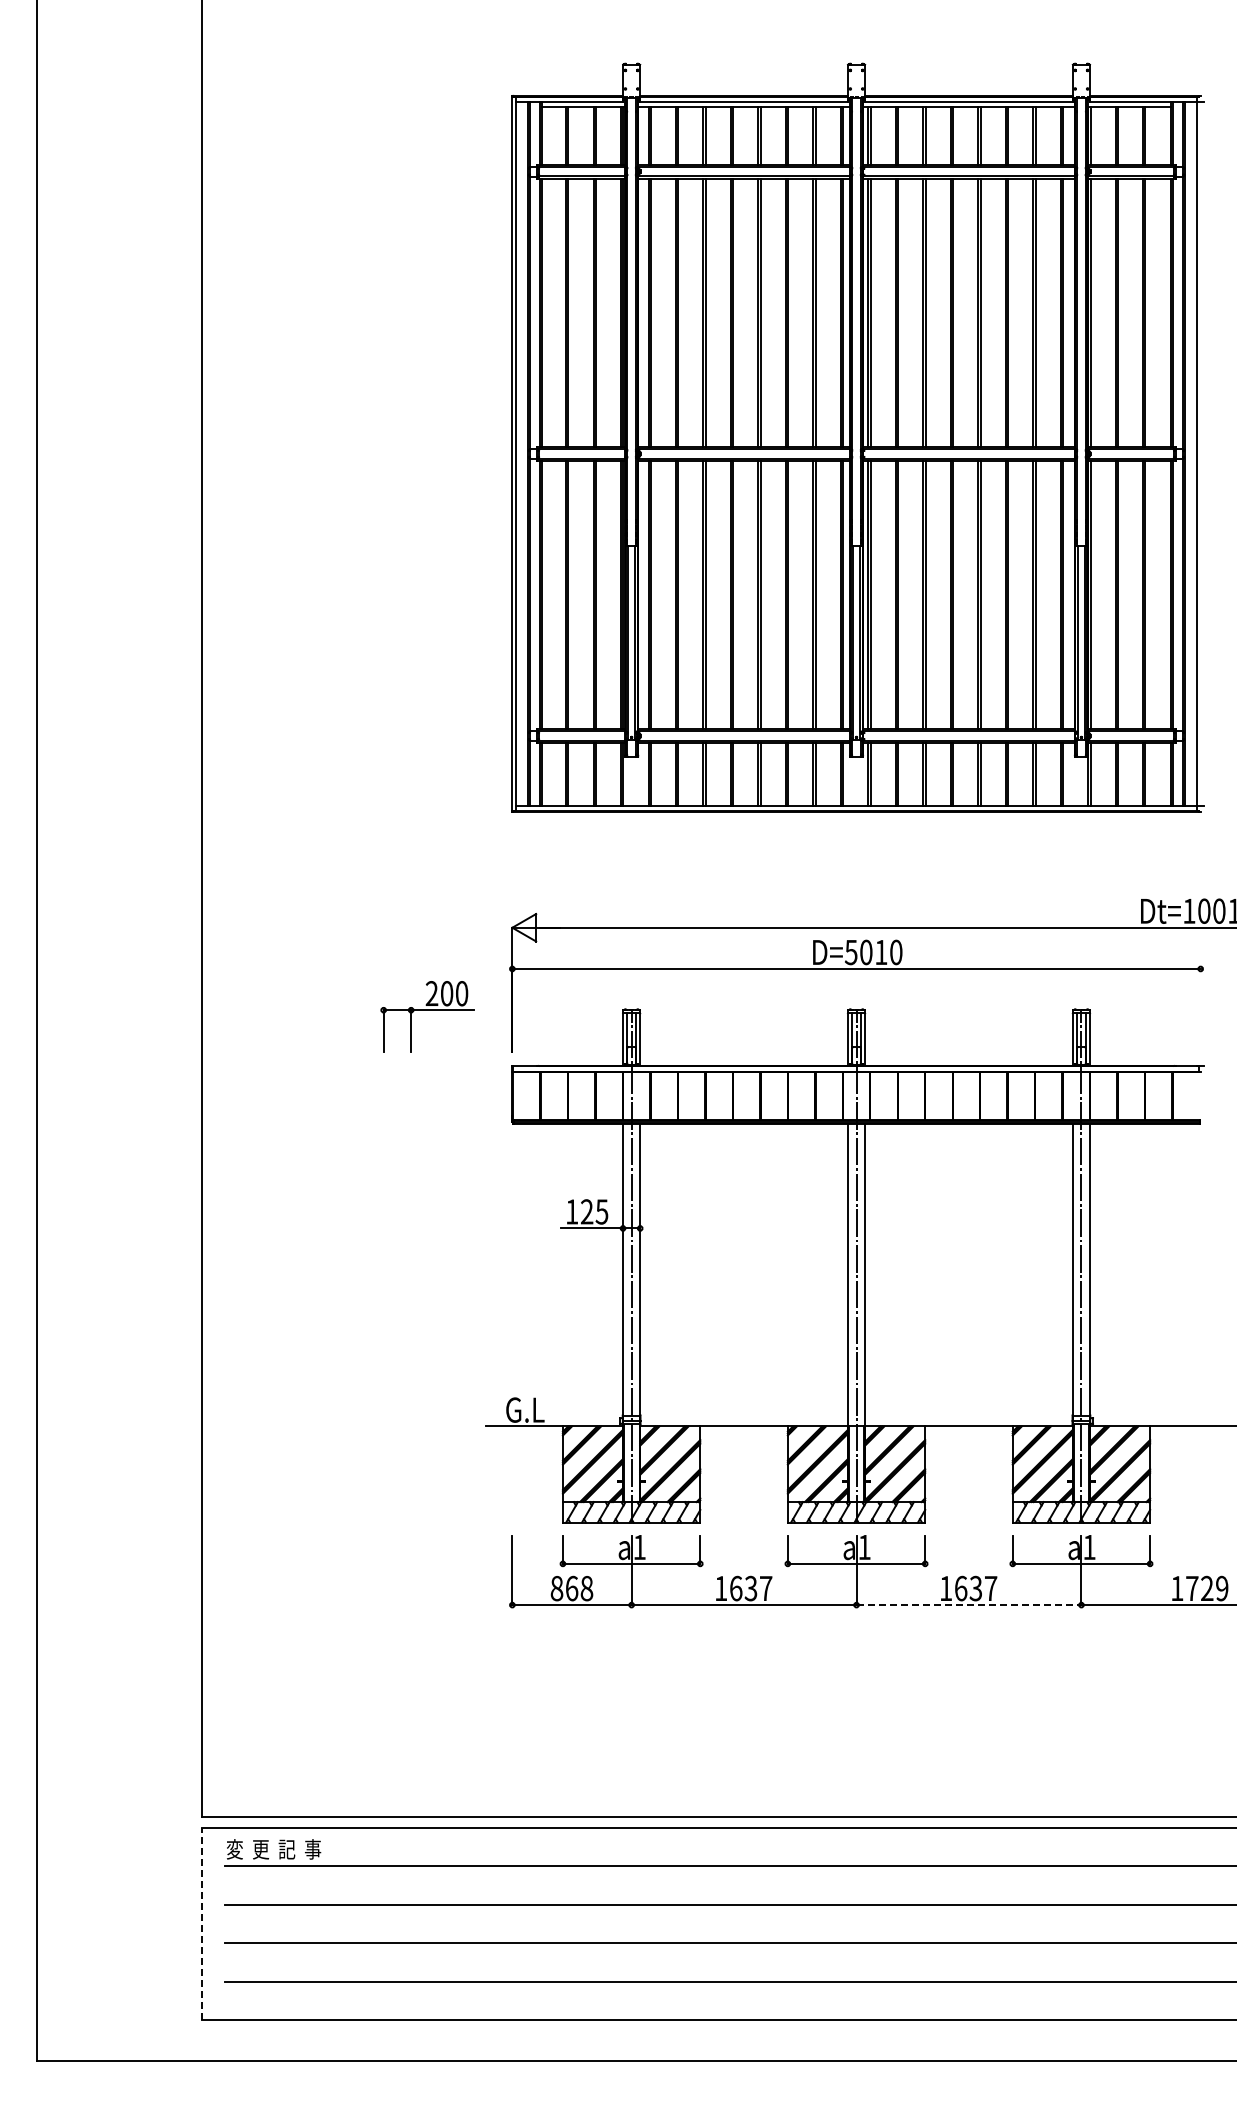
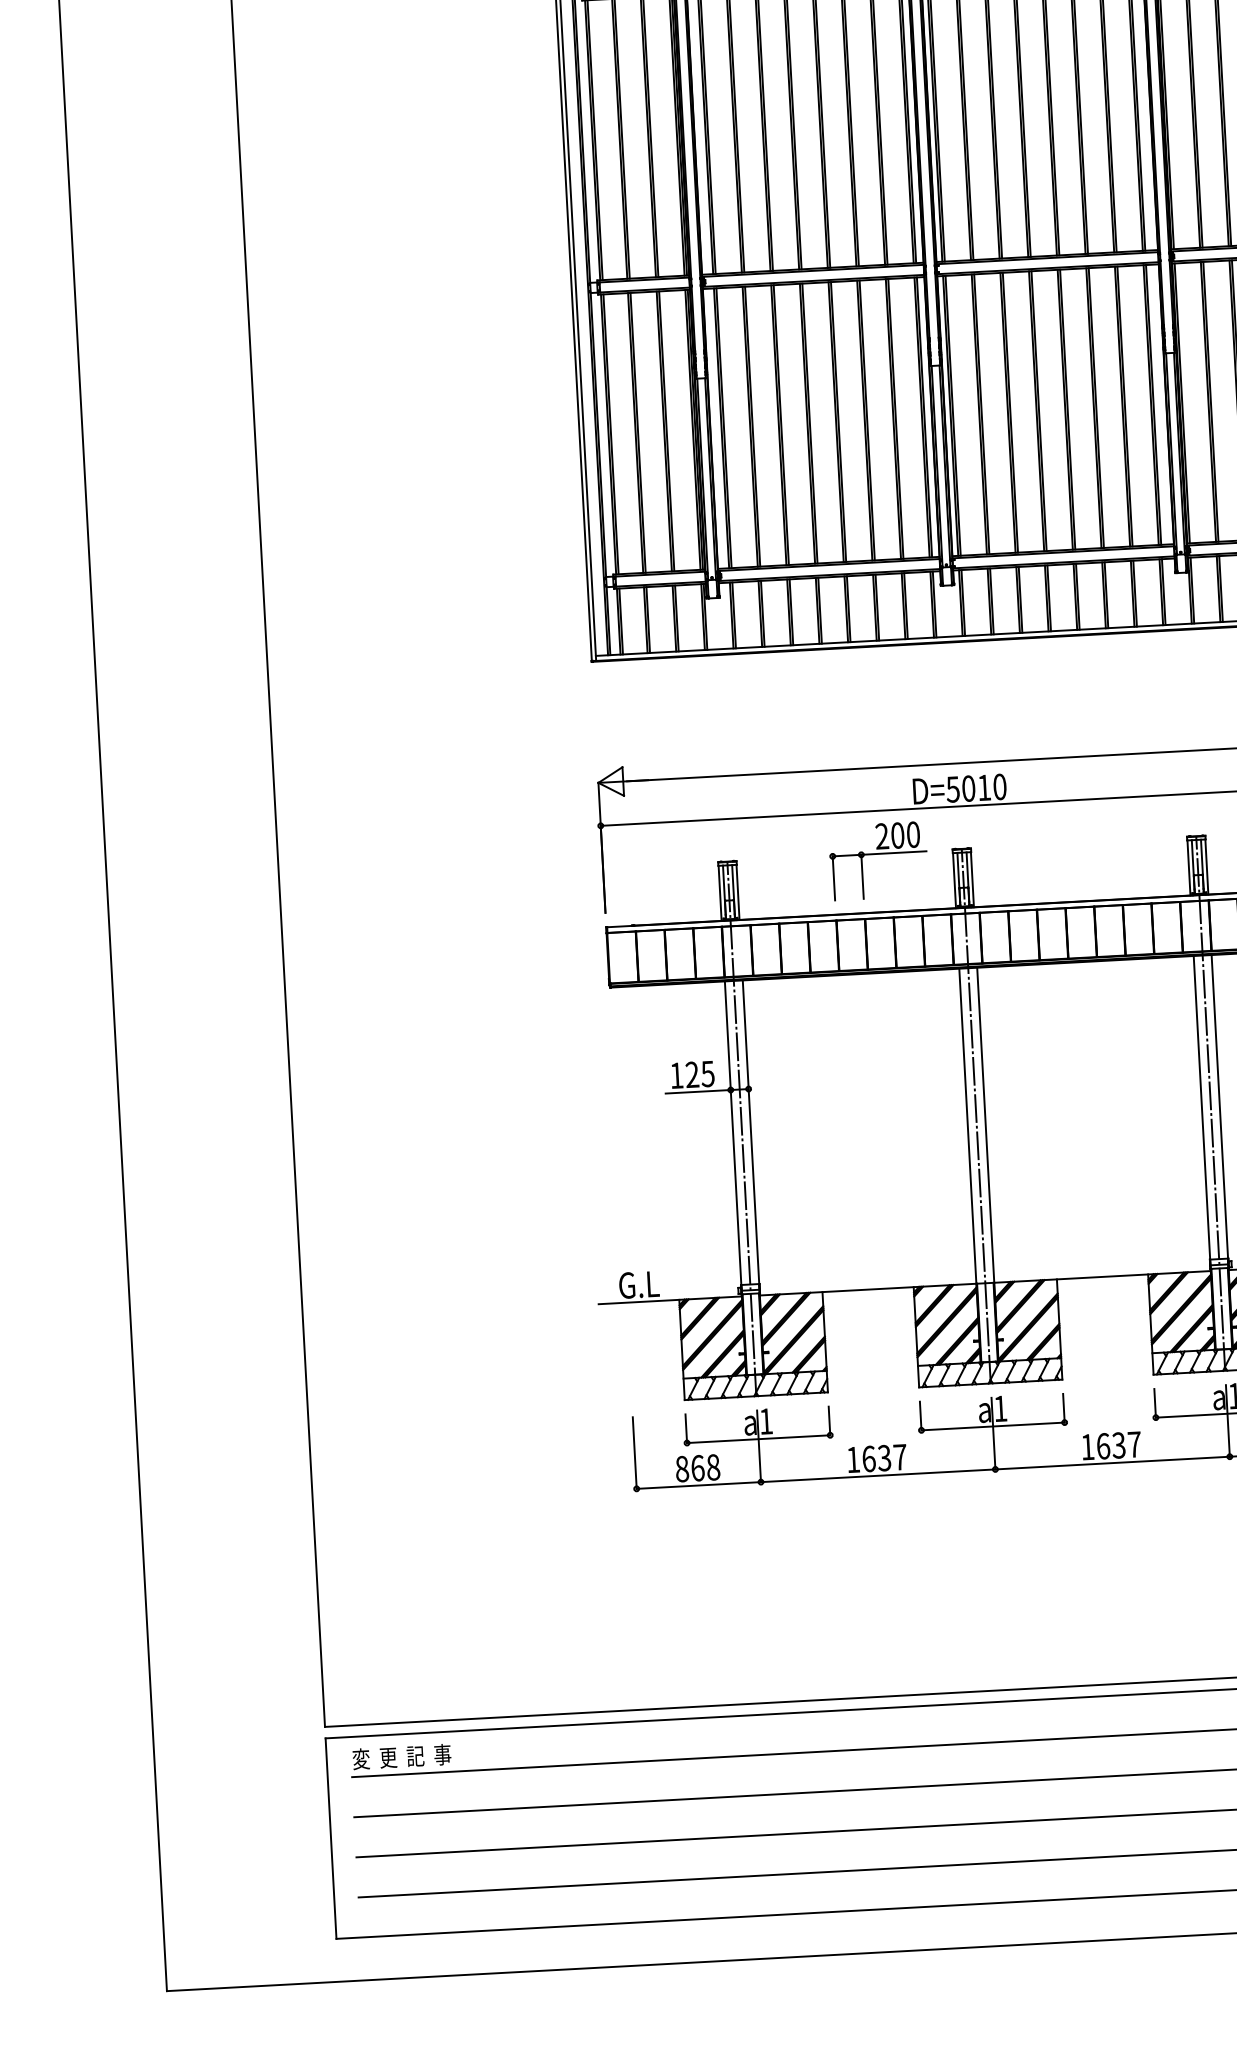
part: (427, 1016) -> (878, 860), moved
line: (969, 1605) -> (1113, 1463), dashed -> solid
line: (201, 1923) -> (330, 1838), dashed -> solid

